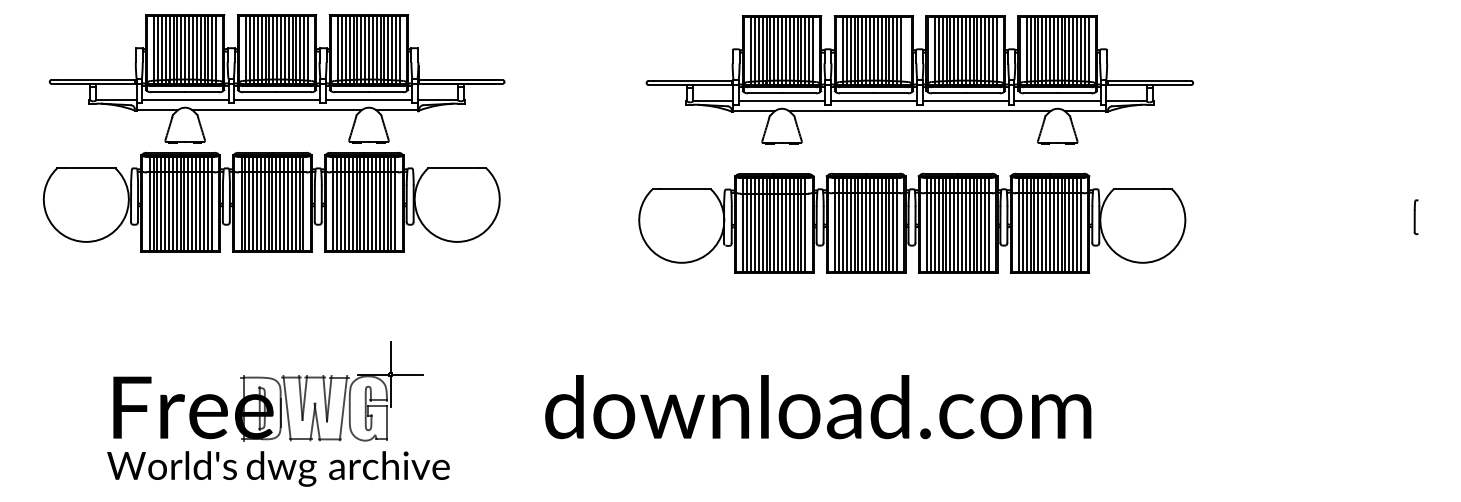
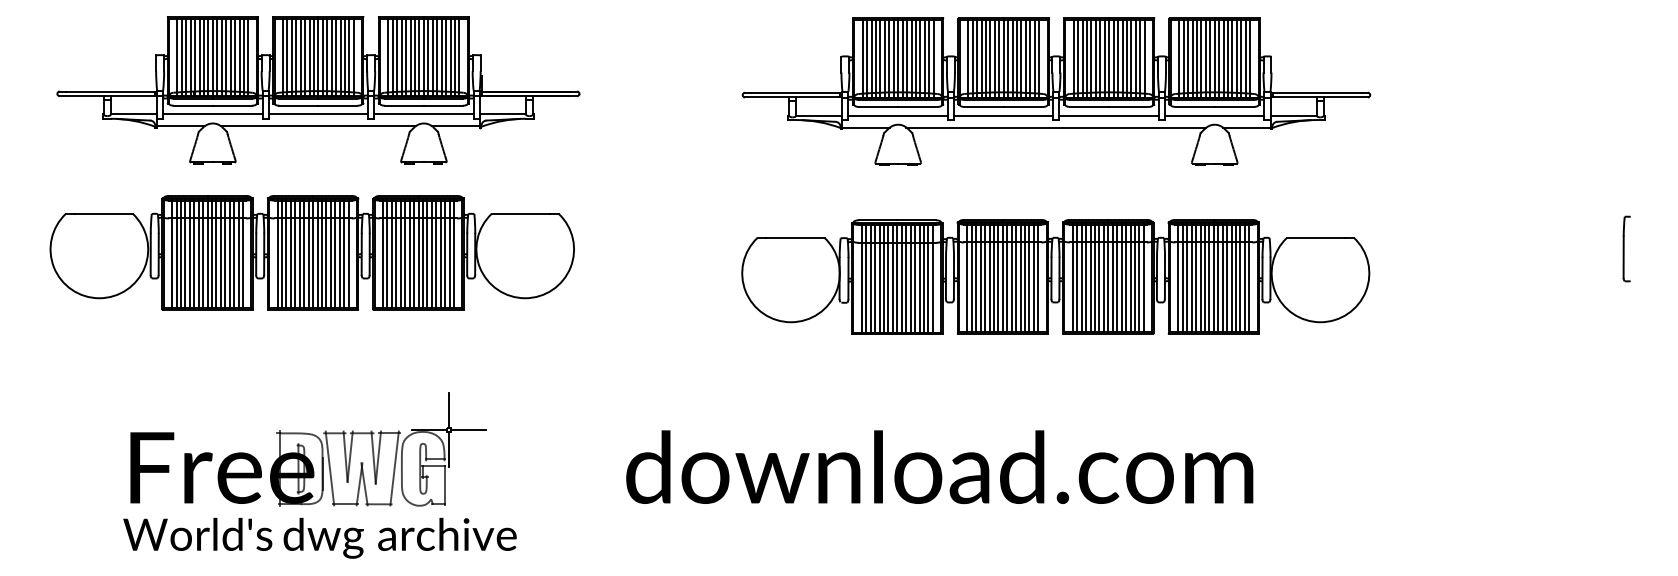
line: (904, 51) -> (1038, 58), added
part: (271, 202) -> (311, 252), moved
part: (1415, 217) -> (1625, 249), size x1.67
part: (912, 222) -> (1056, 275), moved

